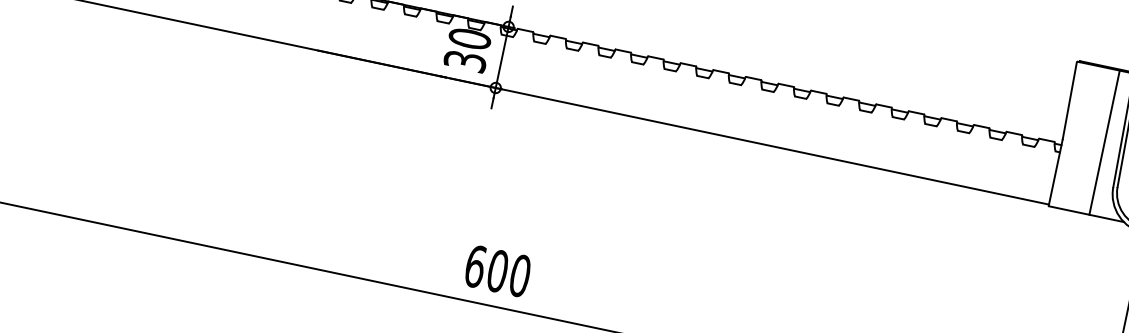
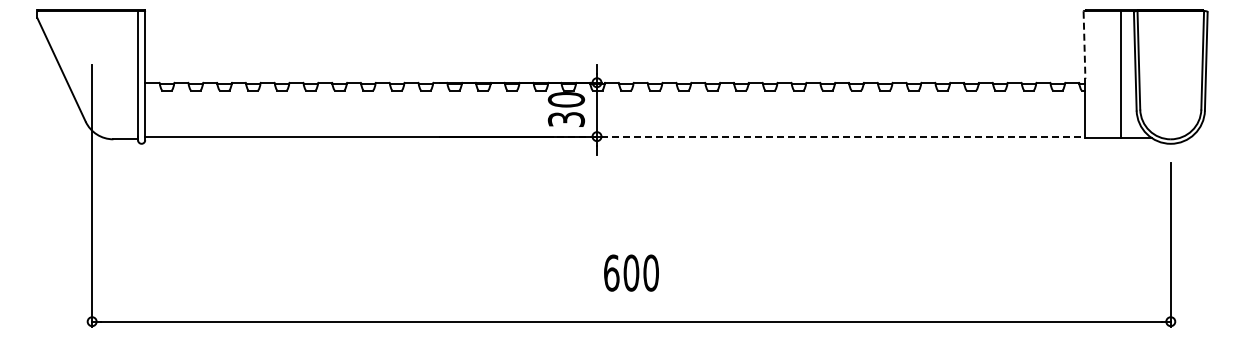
line: (1069, 101) -> (1084, 45), solid -> dashed
line: (750, 141) -> (821, 136), solid -> dashed
text: (498, 270) -> (631, 272), moved

